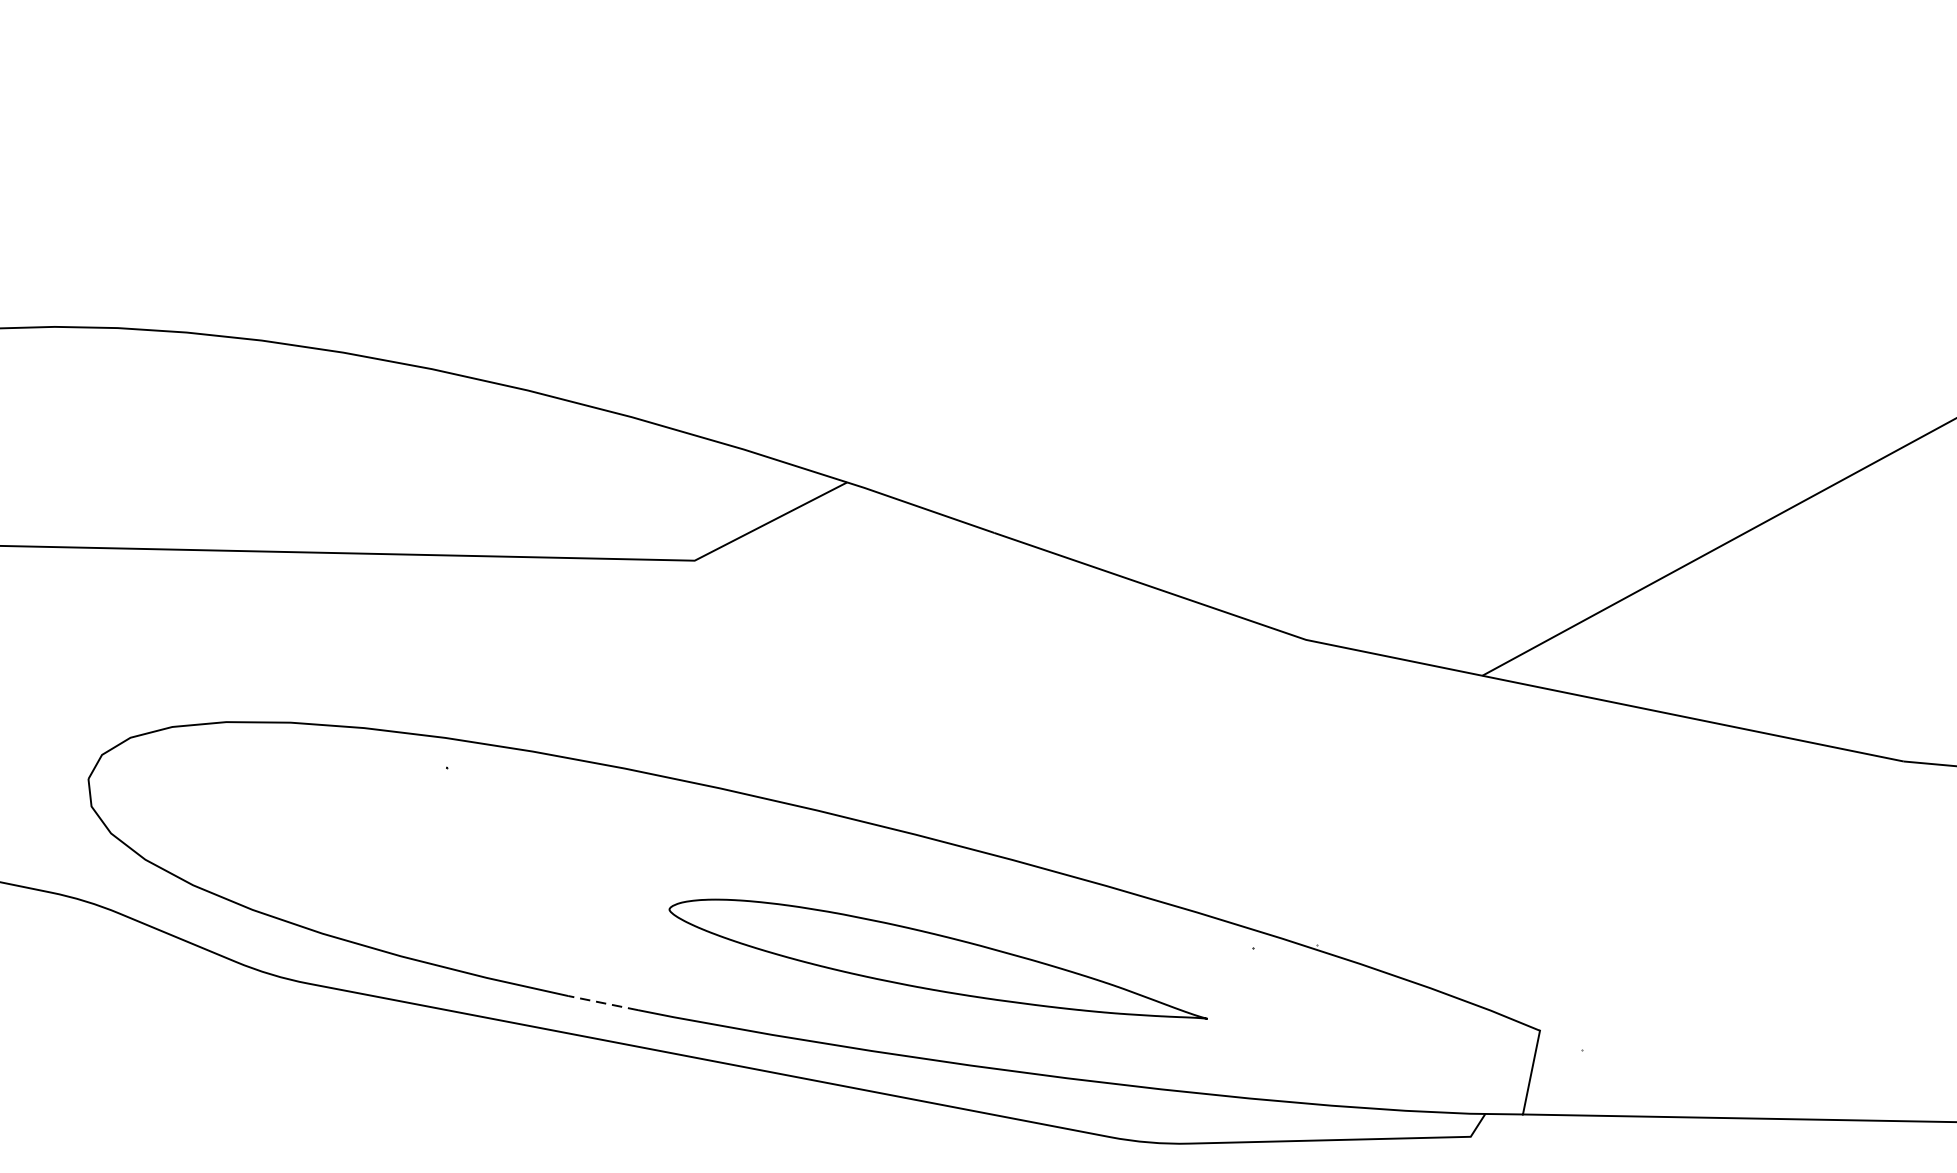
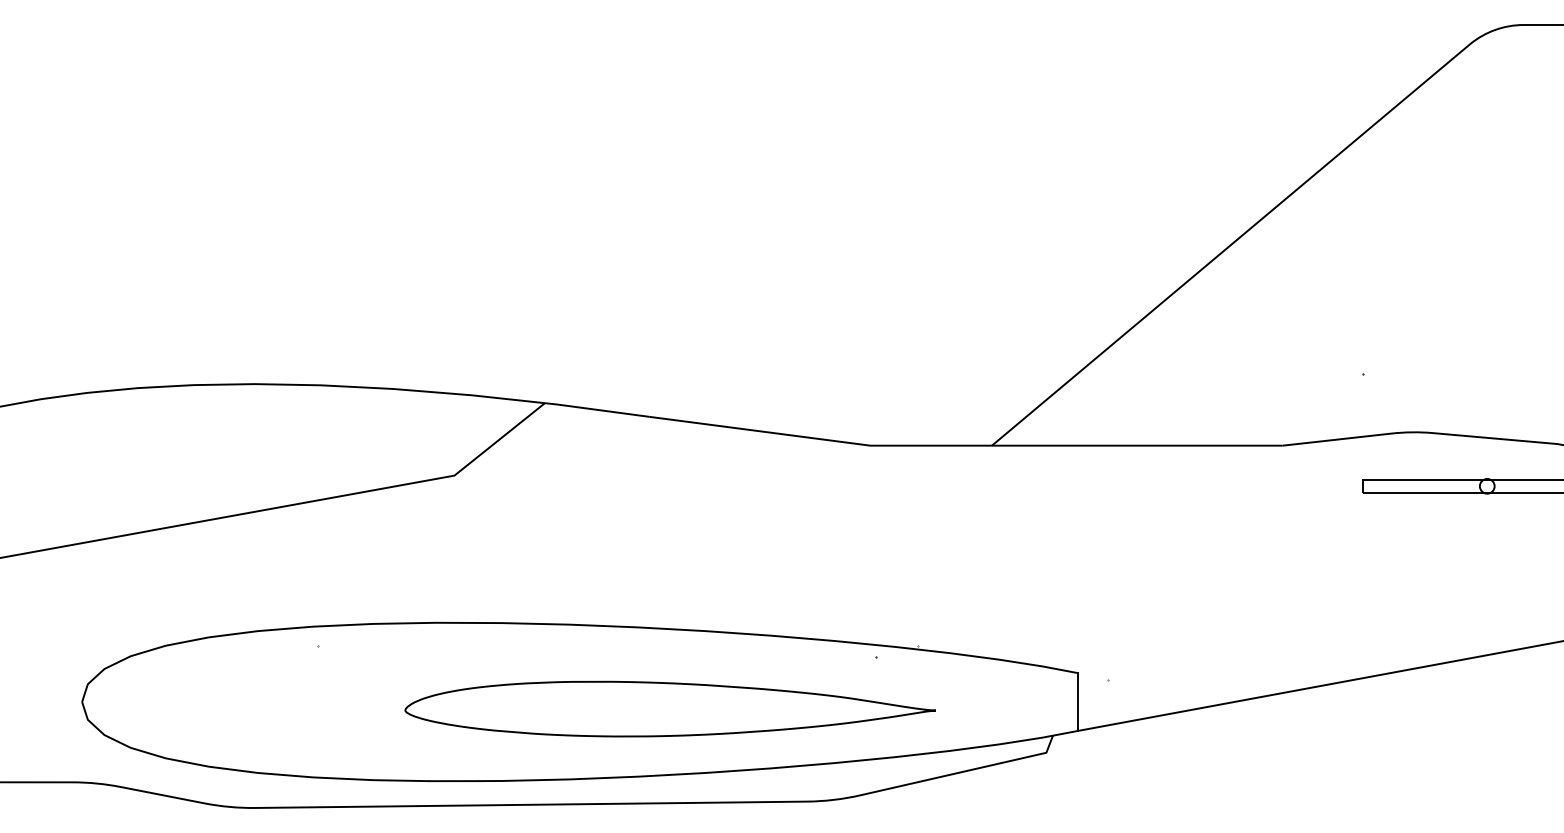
part: (937, 961) -> (669, 708), size x1.43
line: (601, 1003) -> (452, 781), dashed -> solid

